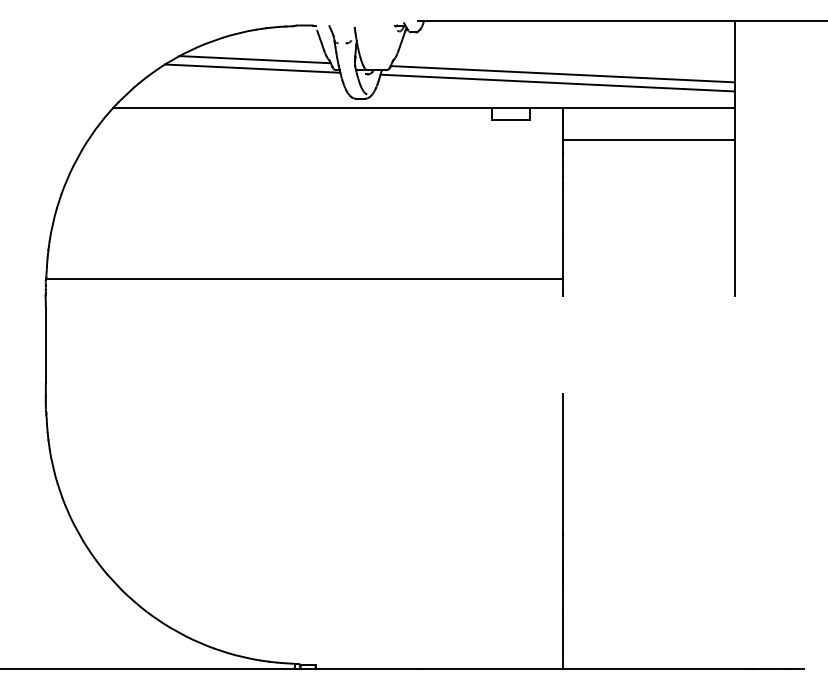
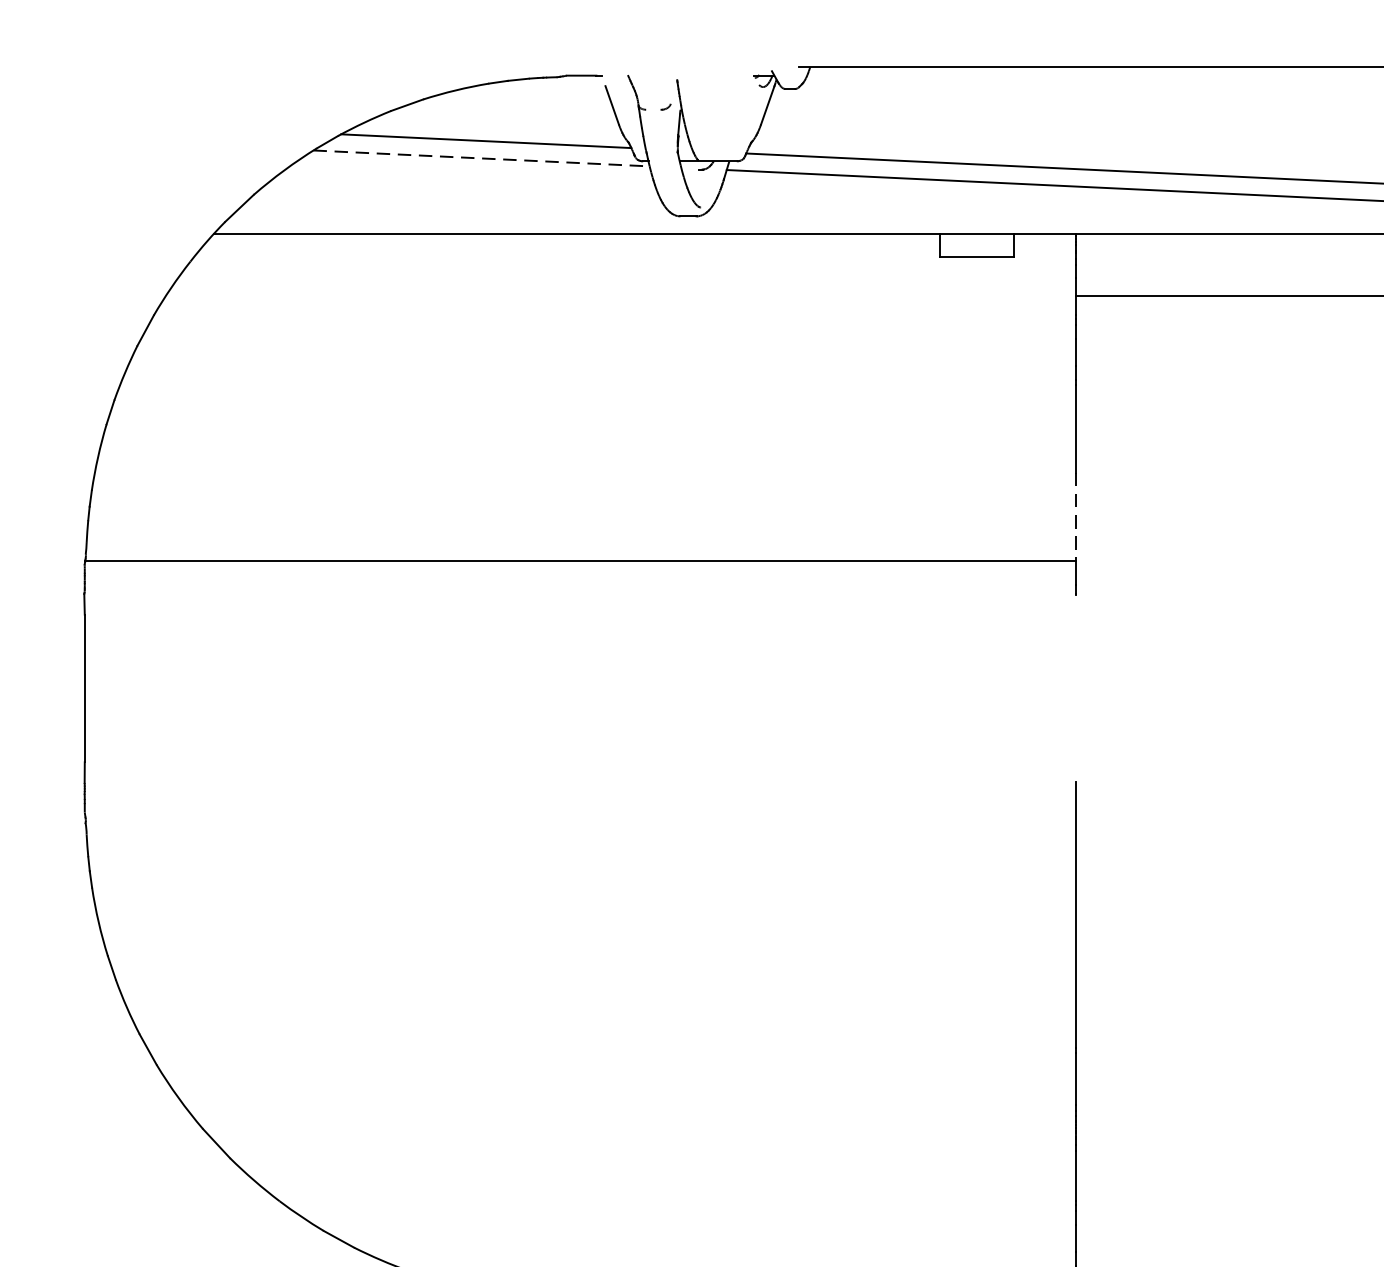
line: (252, 68) -> (481, 158), solid -> dashed
line: (562, 256) -> (1075, 518), solid -> dashed

